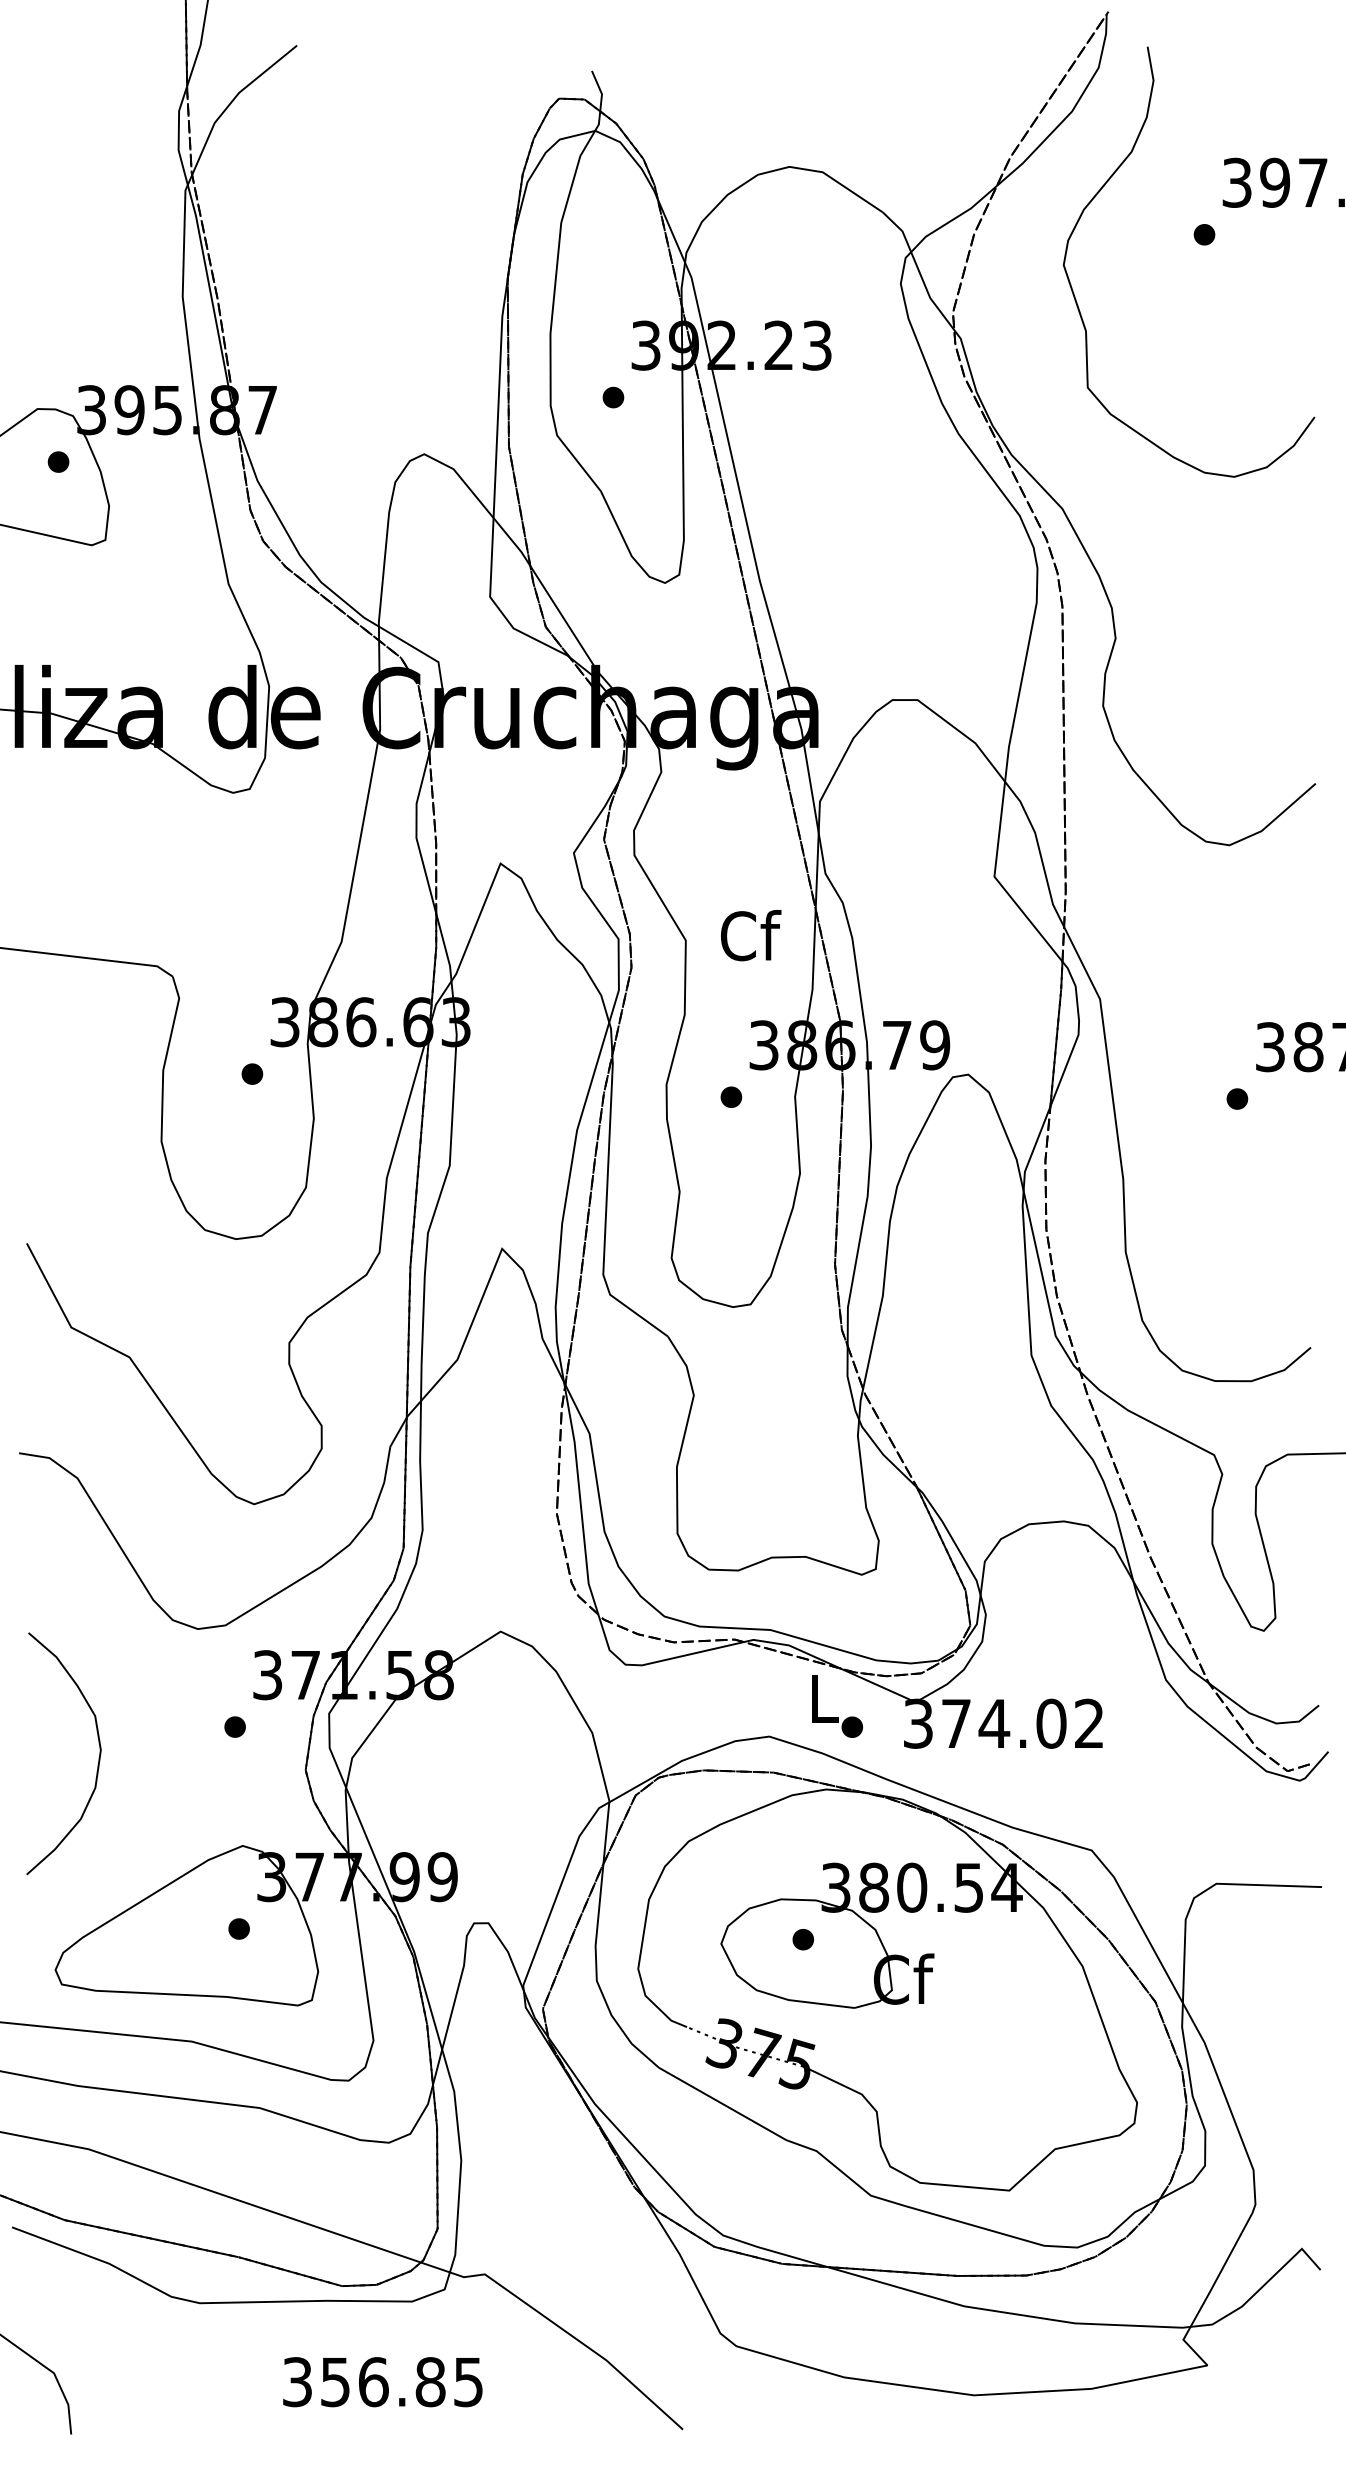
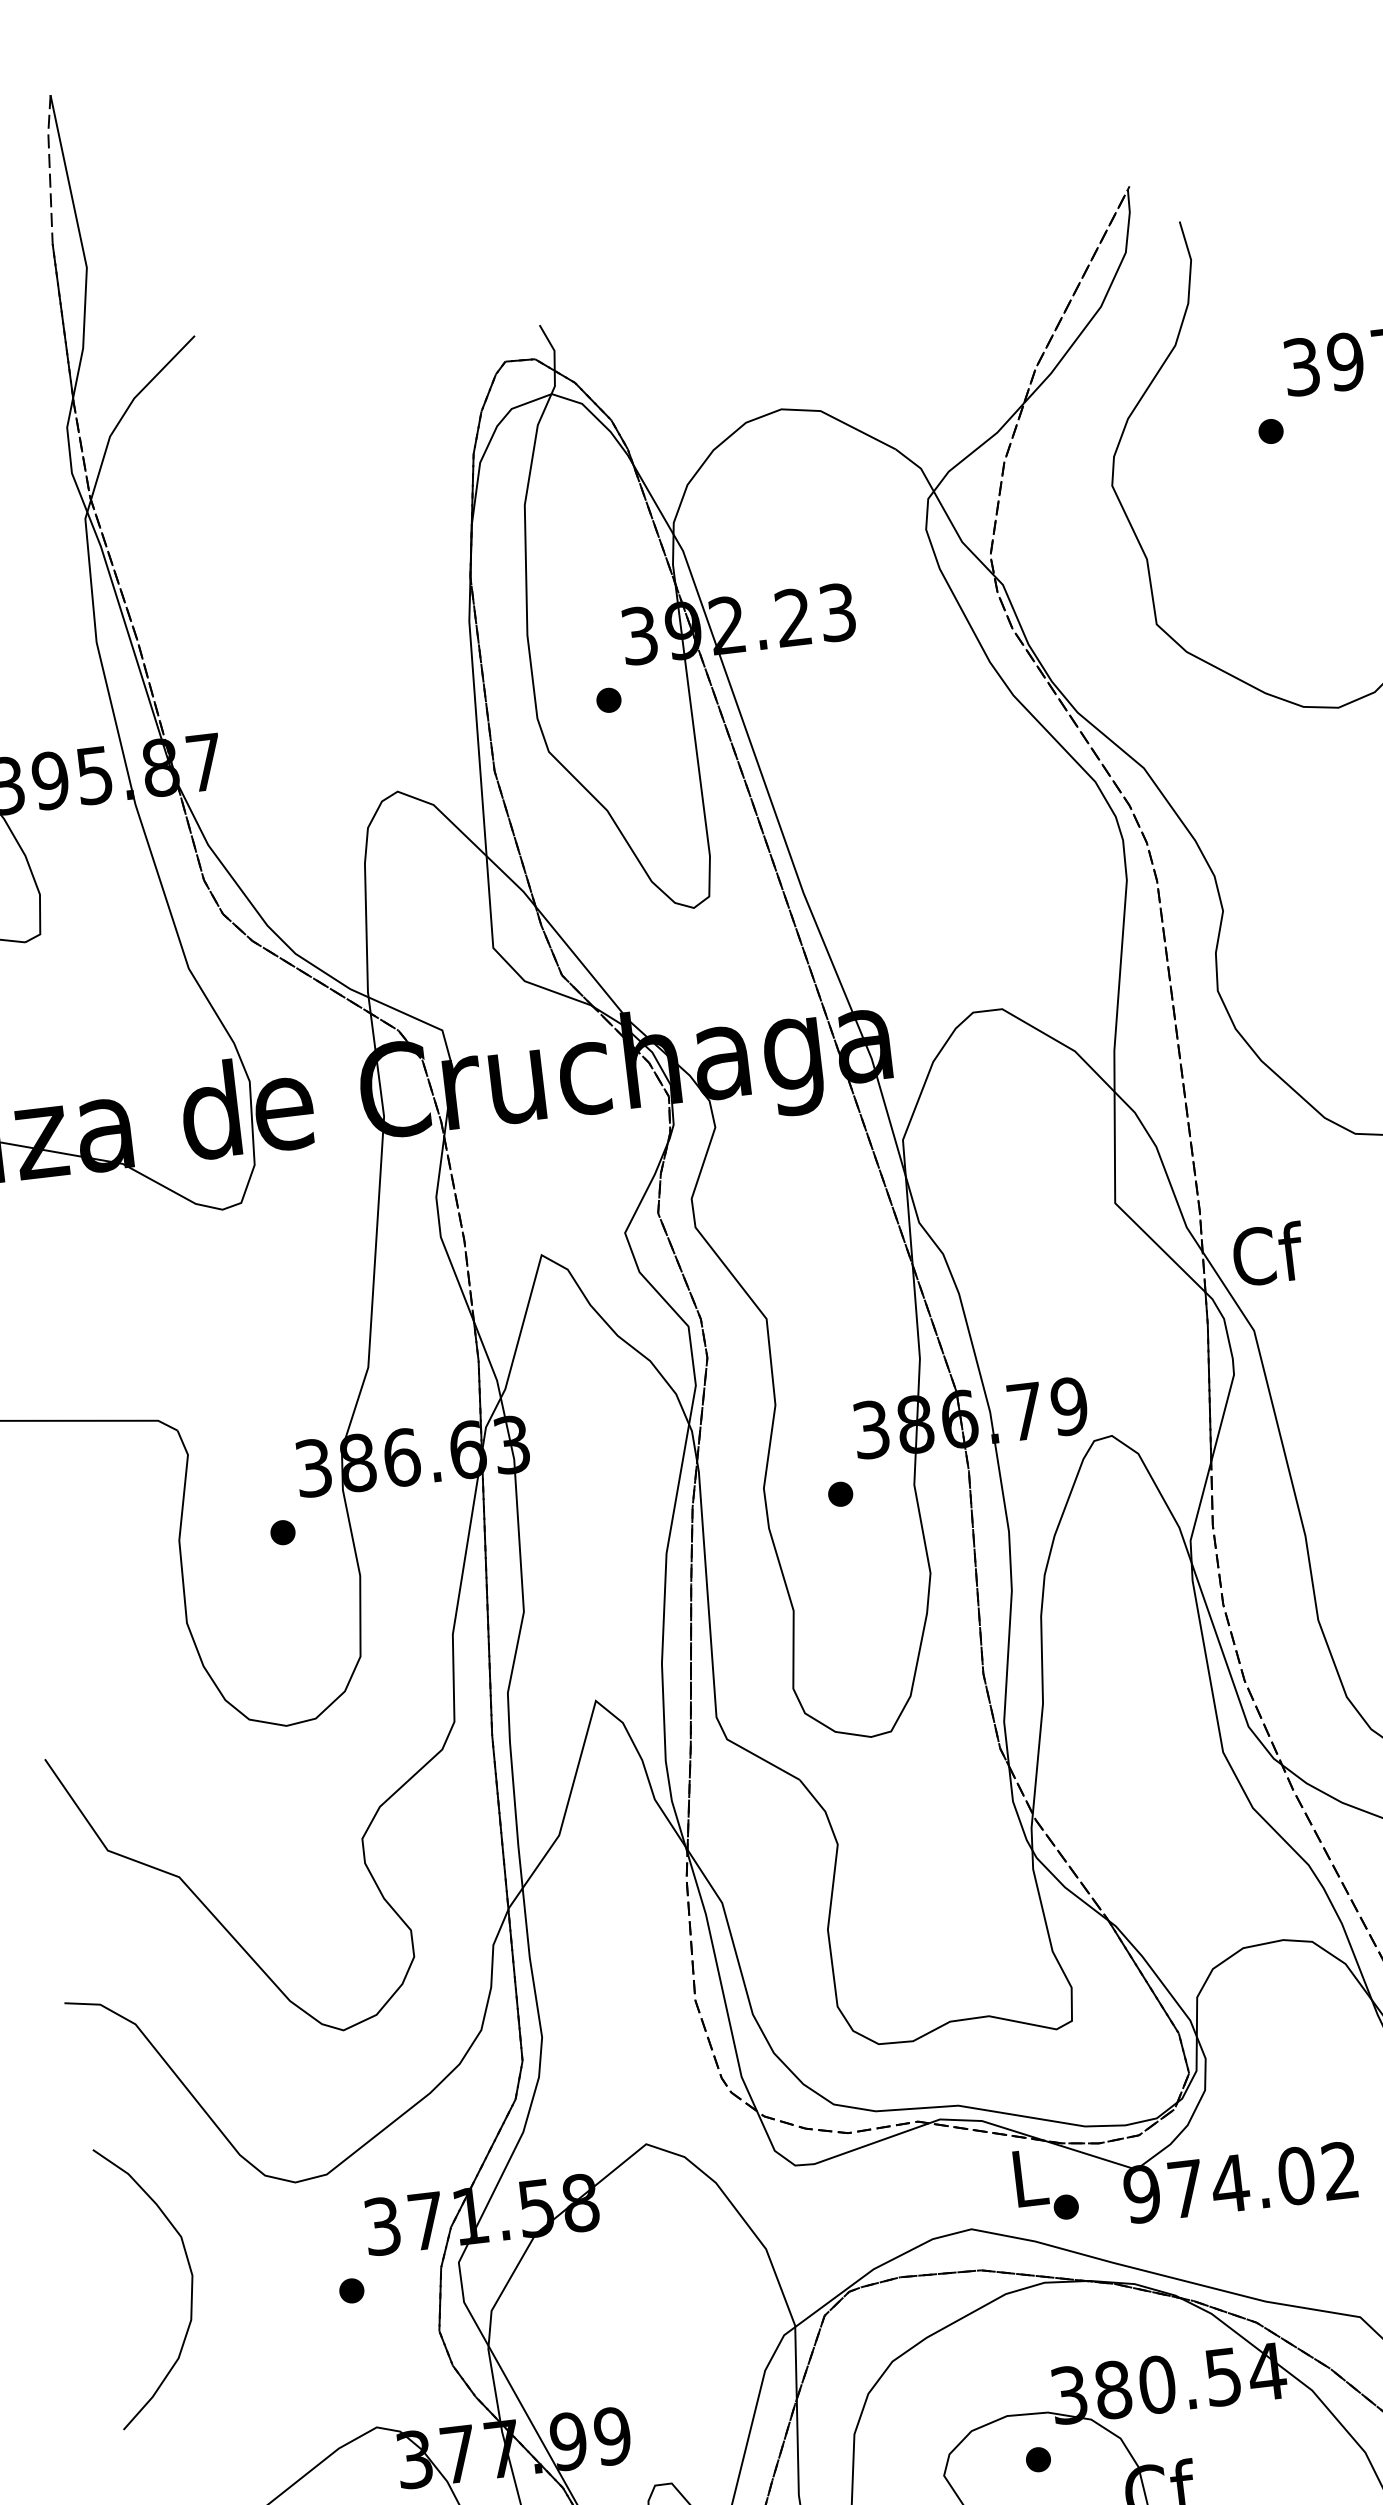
text: (751, 935) -> (1269, 1254), moved
text: (918, 1723) -> (1142, 2193), 374.02 -> 974.02
curve: (98, 1757) -> (190, 2284), moved

